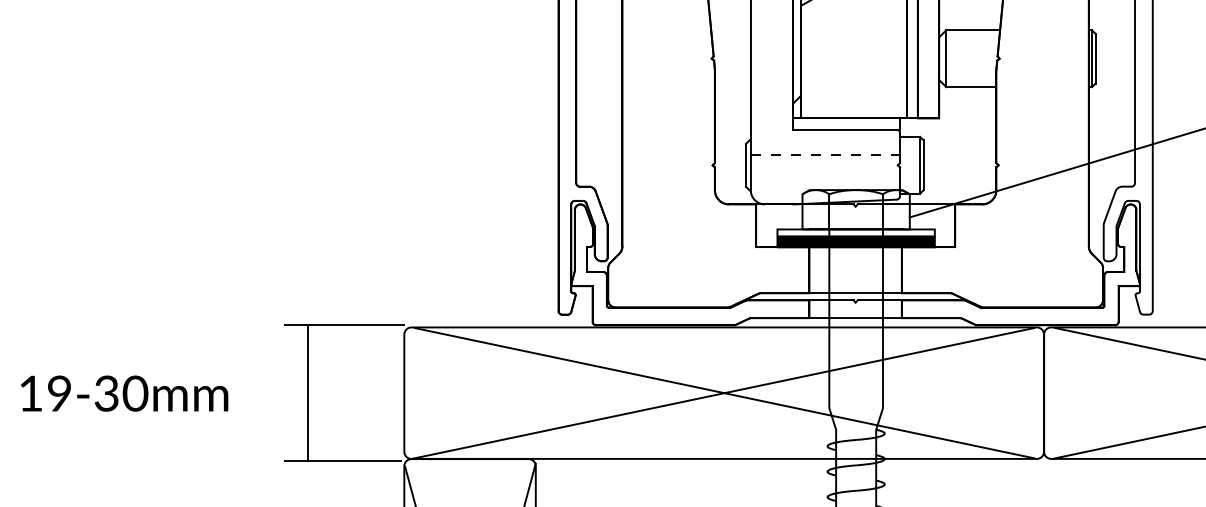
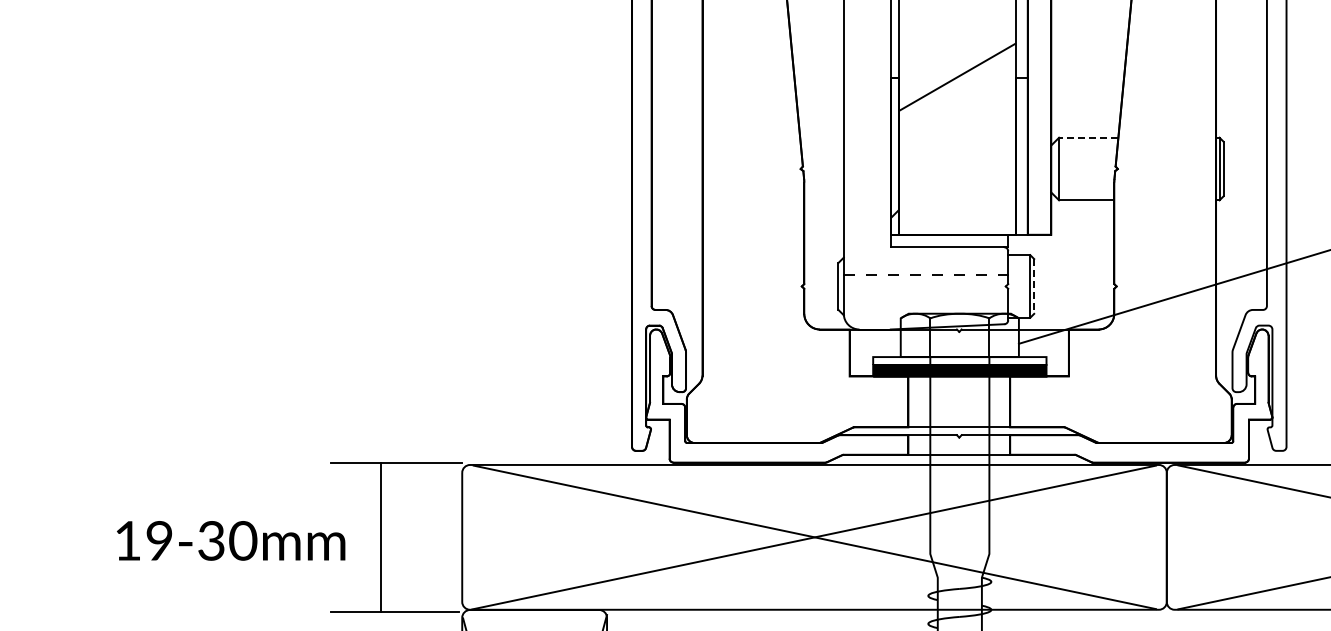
line: (972, 30) -> (1088, 137), solid -> dashed
line: (923, 165) -> (1034, 286), solid -> dashed
line: (308, 392) -> (381, 536), moved
text: (124, 393) -> (231, 540), moved

